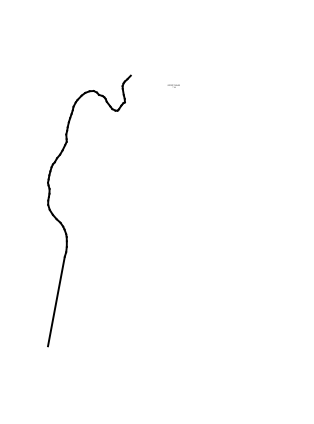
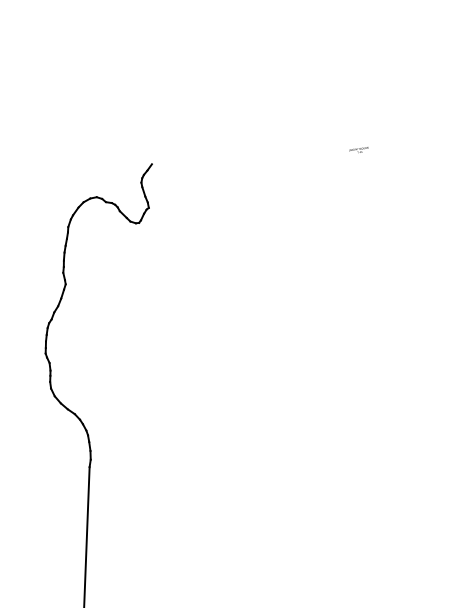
text: (173, 85) -> (358, 149), moved

